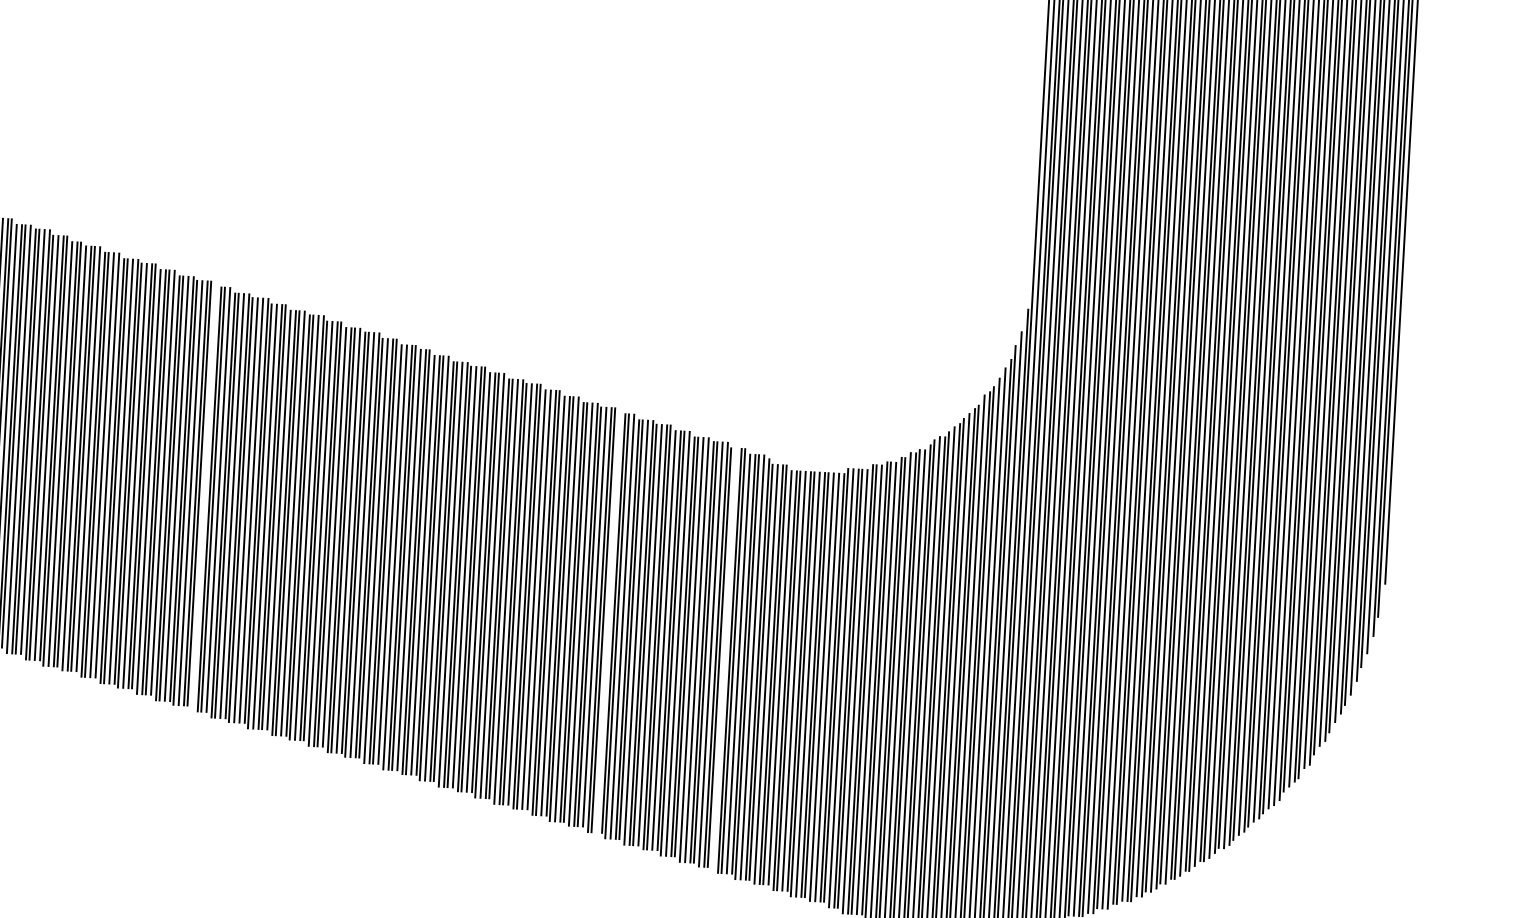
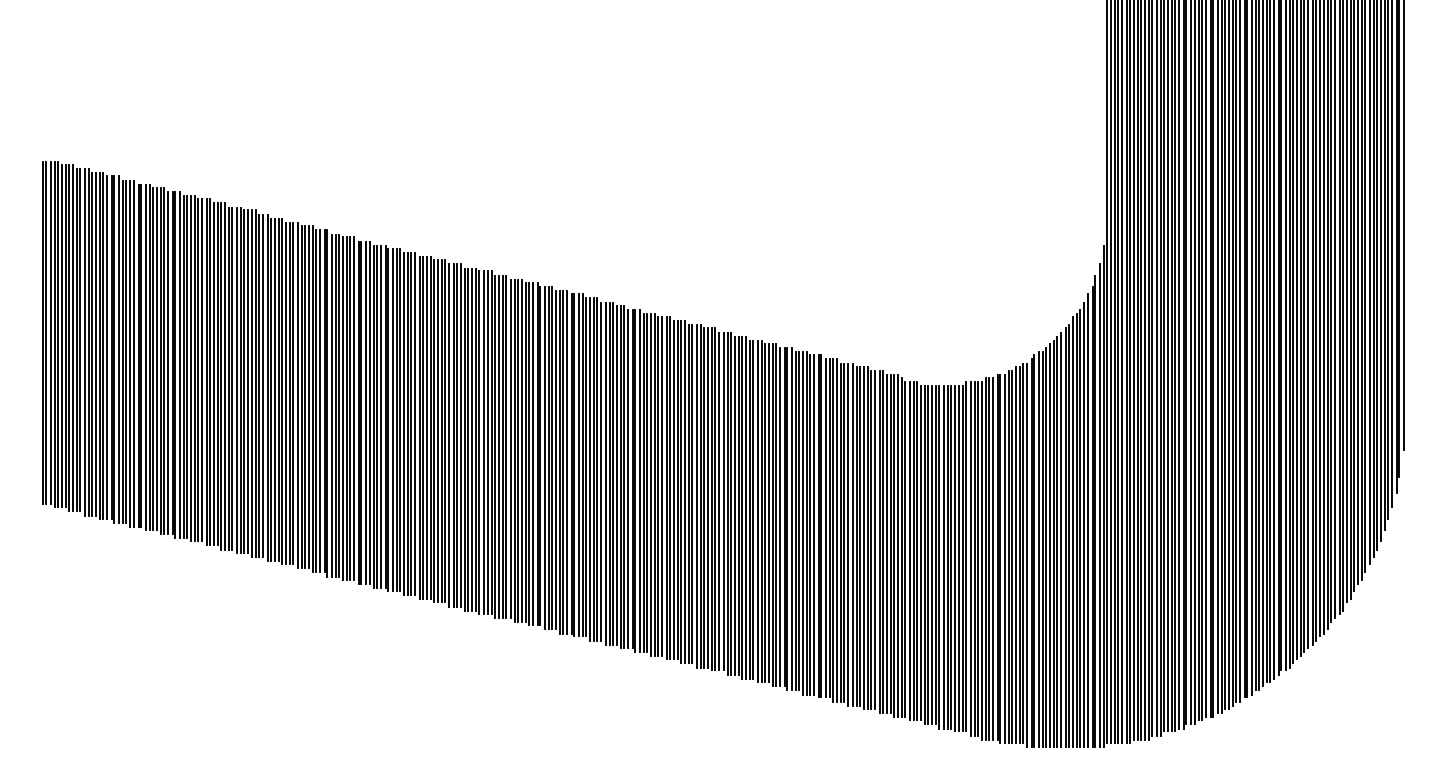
line: (204, 499) -> (449, 435), added
line: (608, 623) -> (780, 517), added
line: (724, 657) -> (875, 539), added

